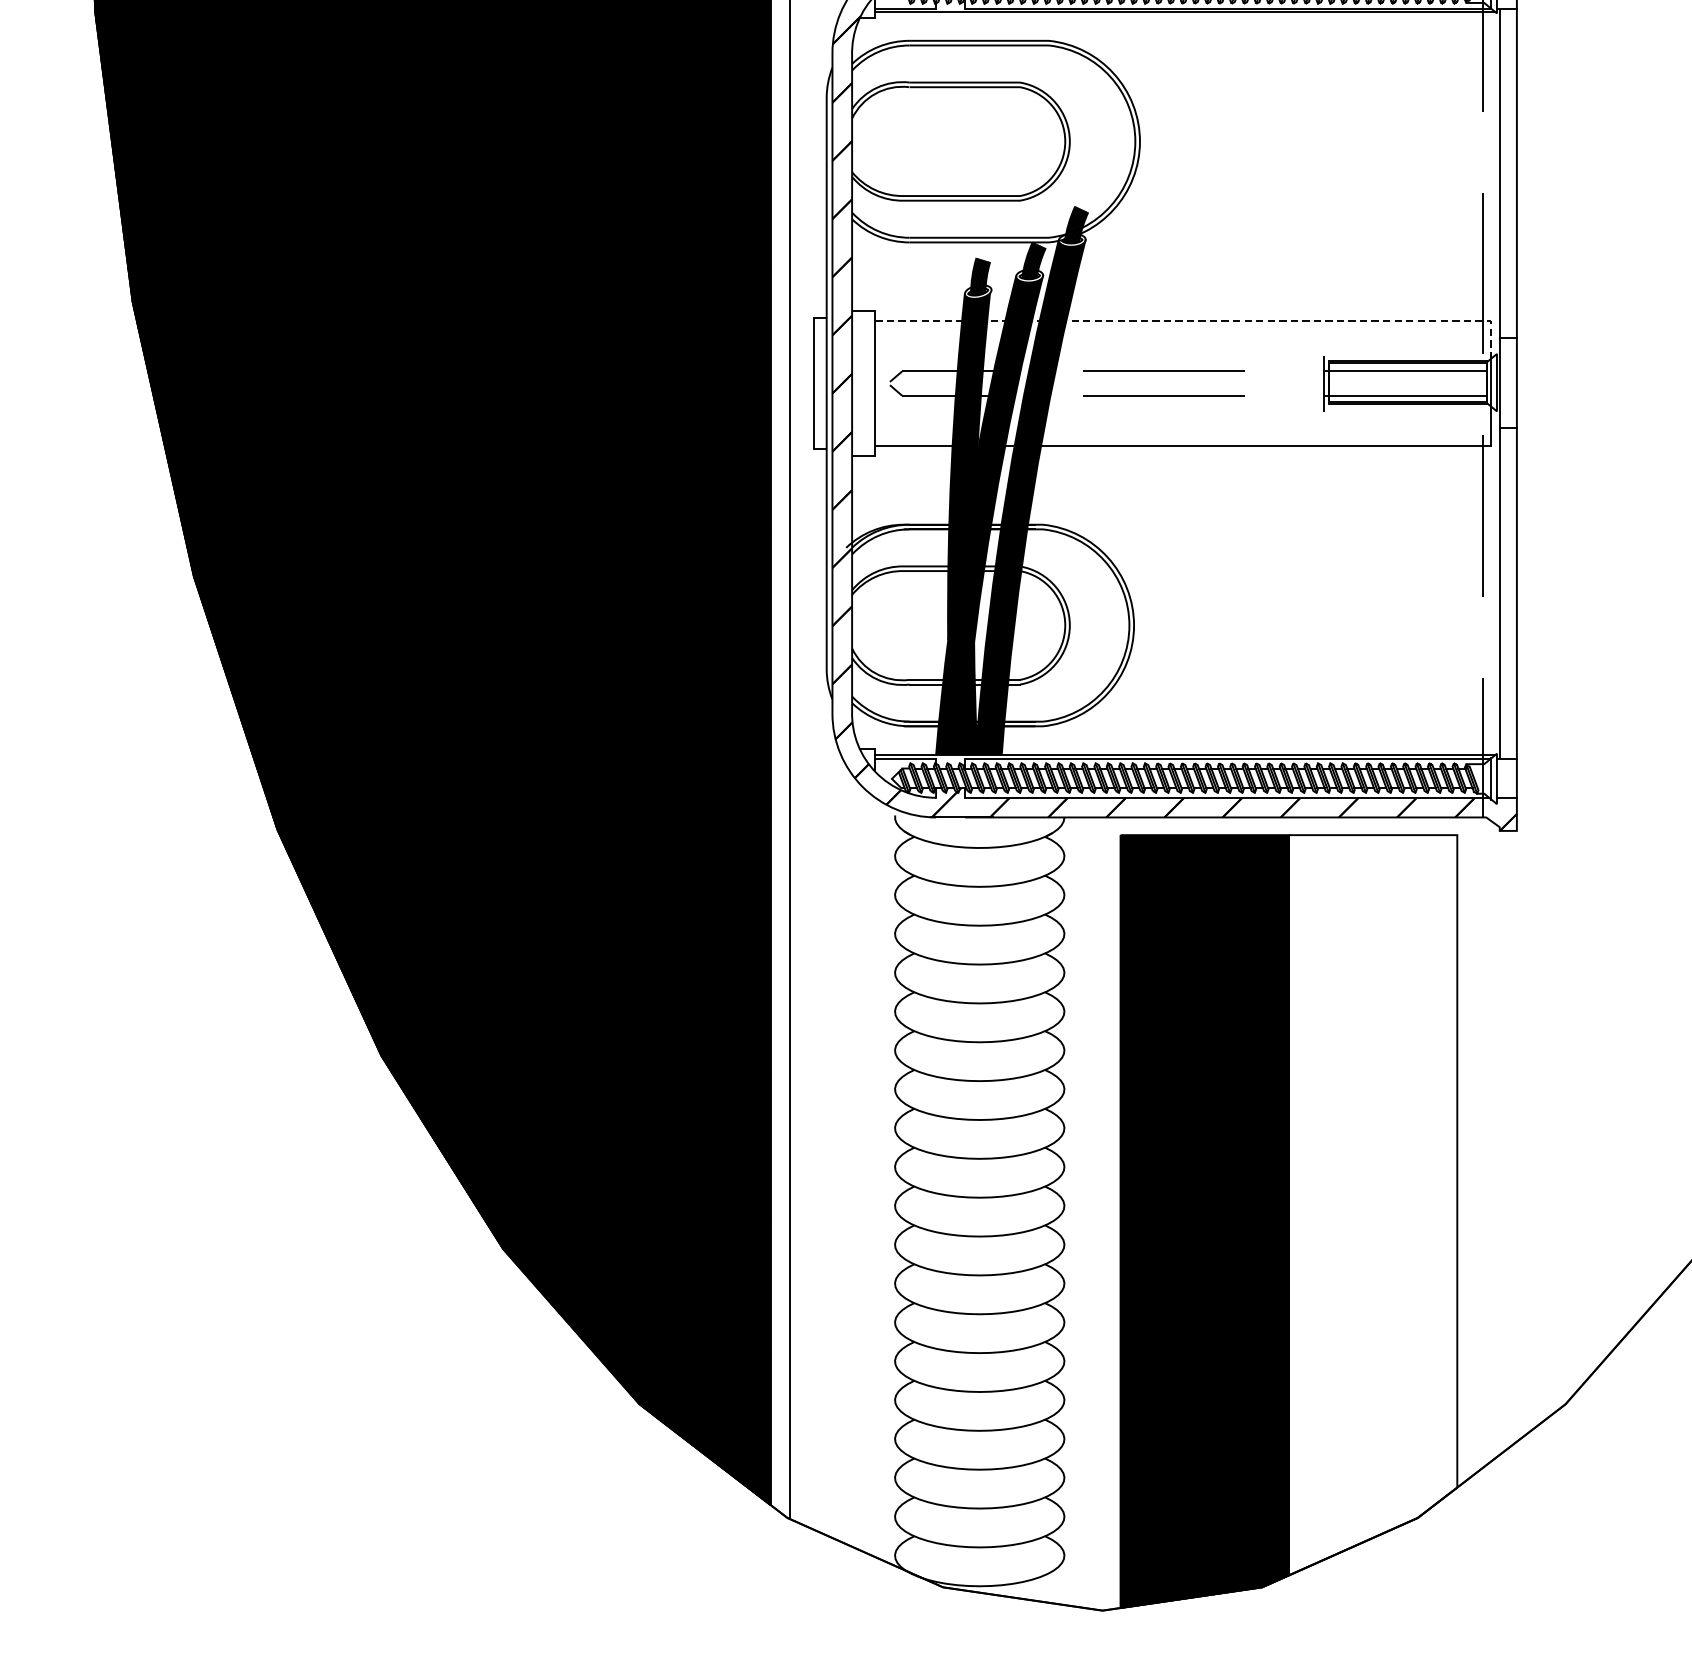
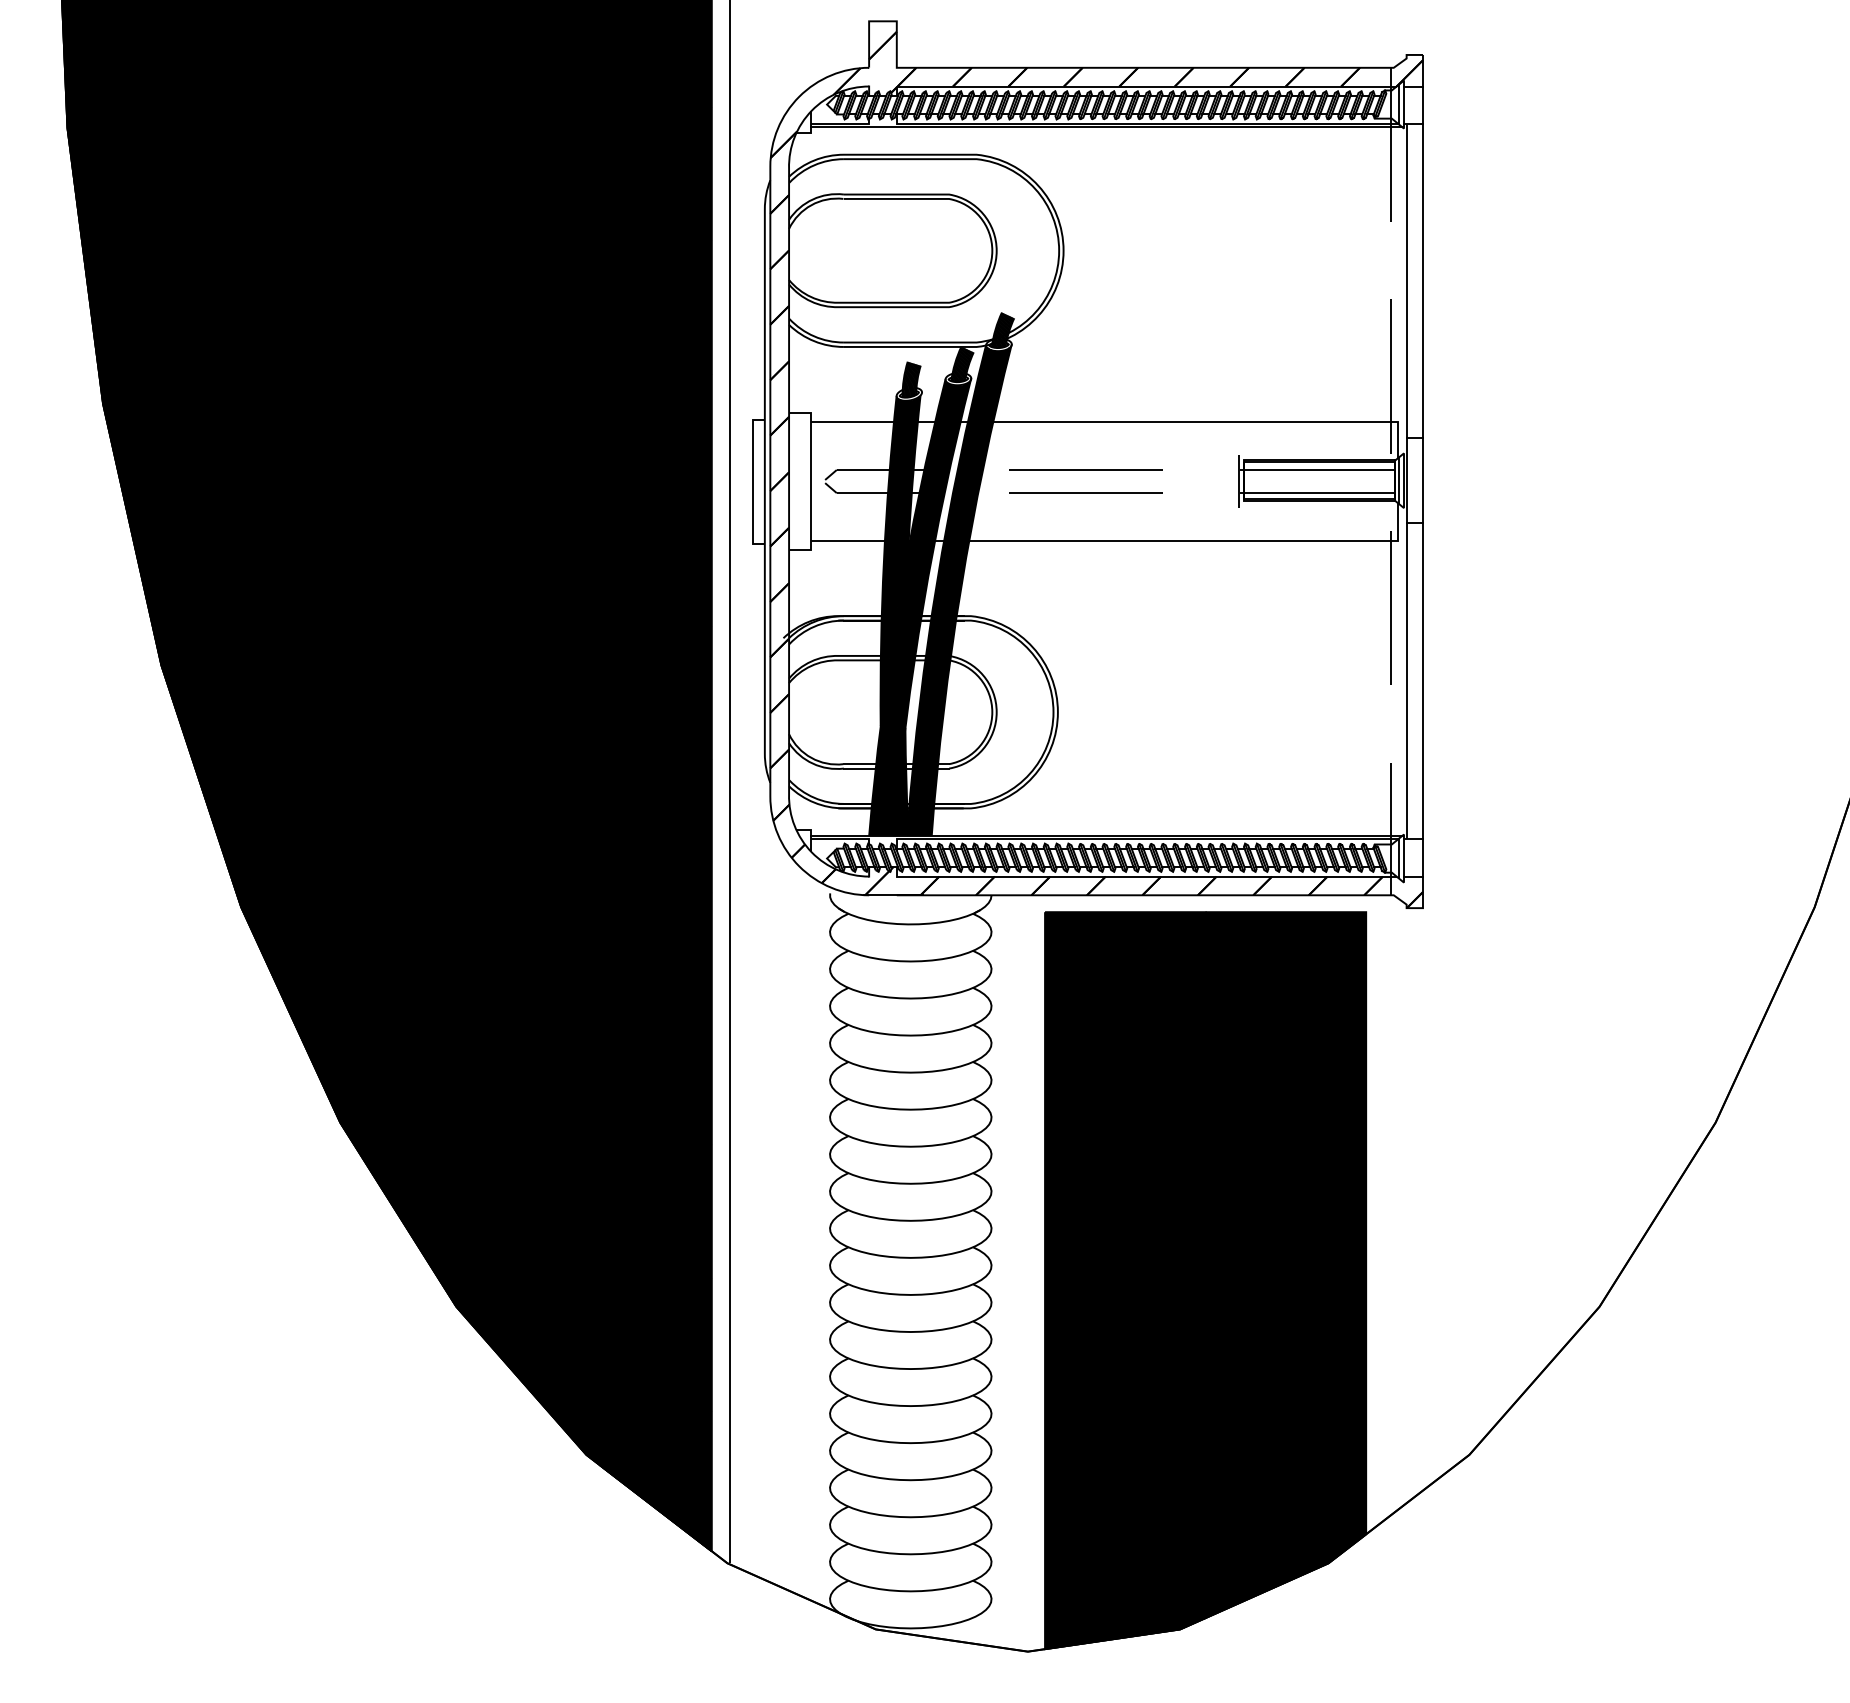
line: (1203, 320) -> (1124, 421), dashed -> solid
fill: (1372, 1205) -> (1285, 1265), added

